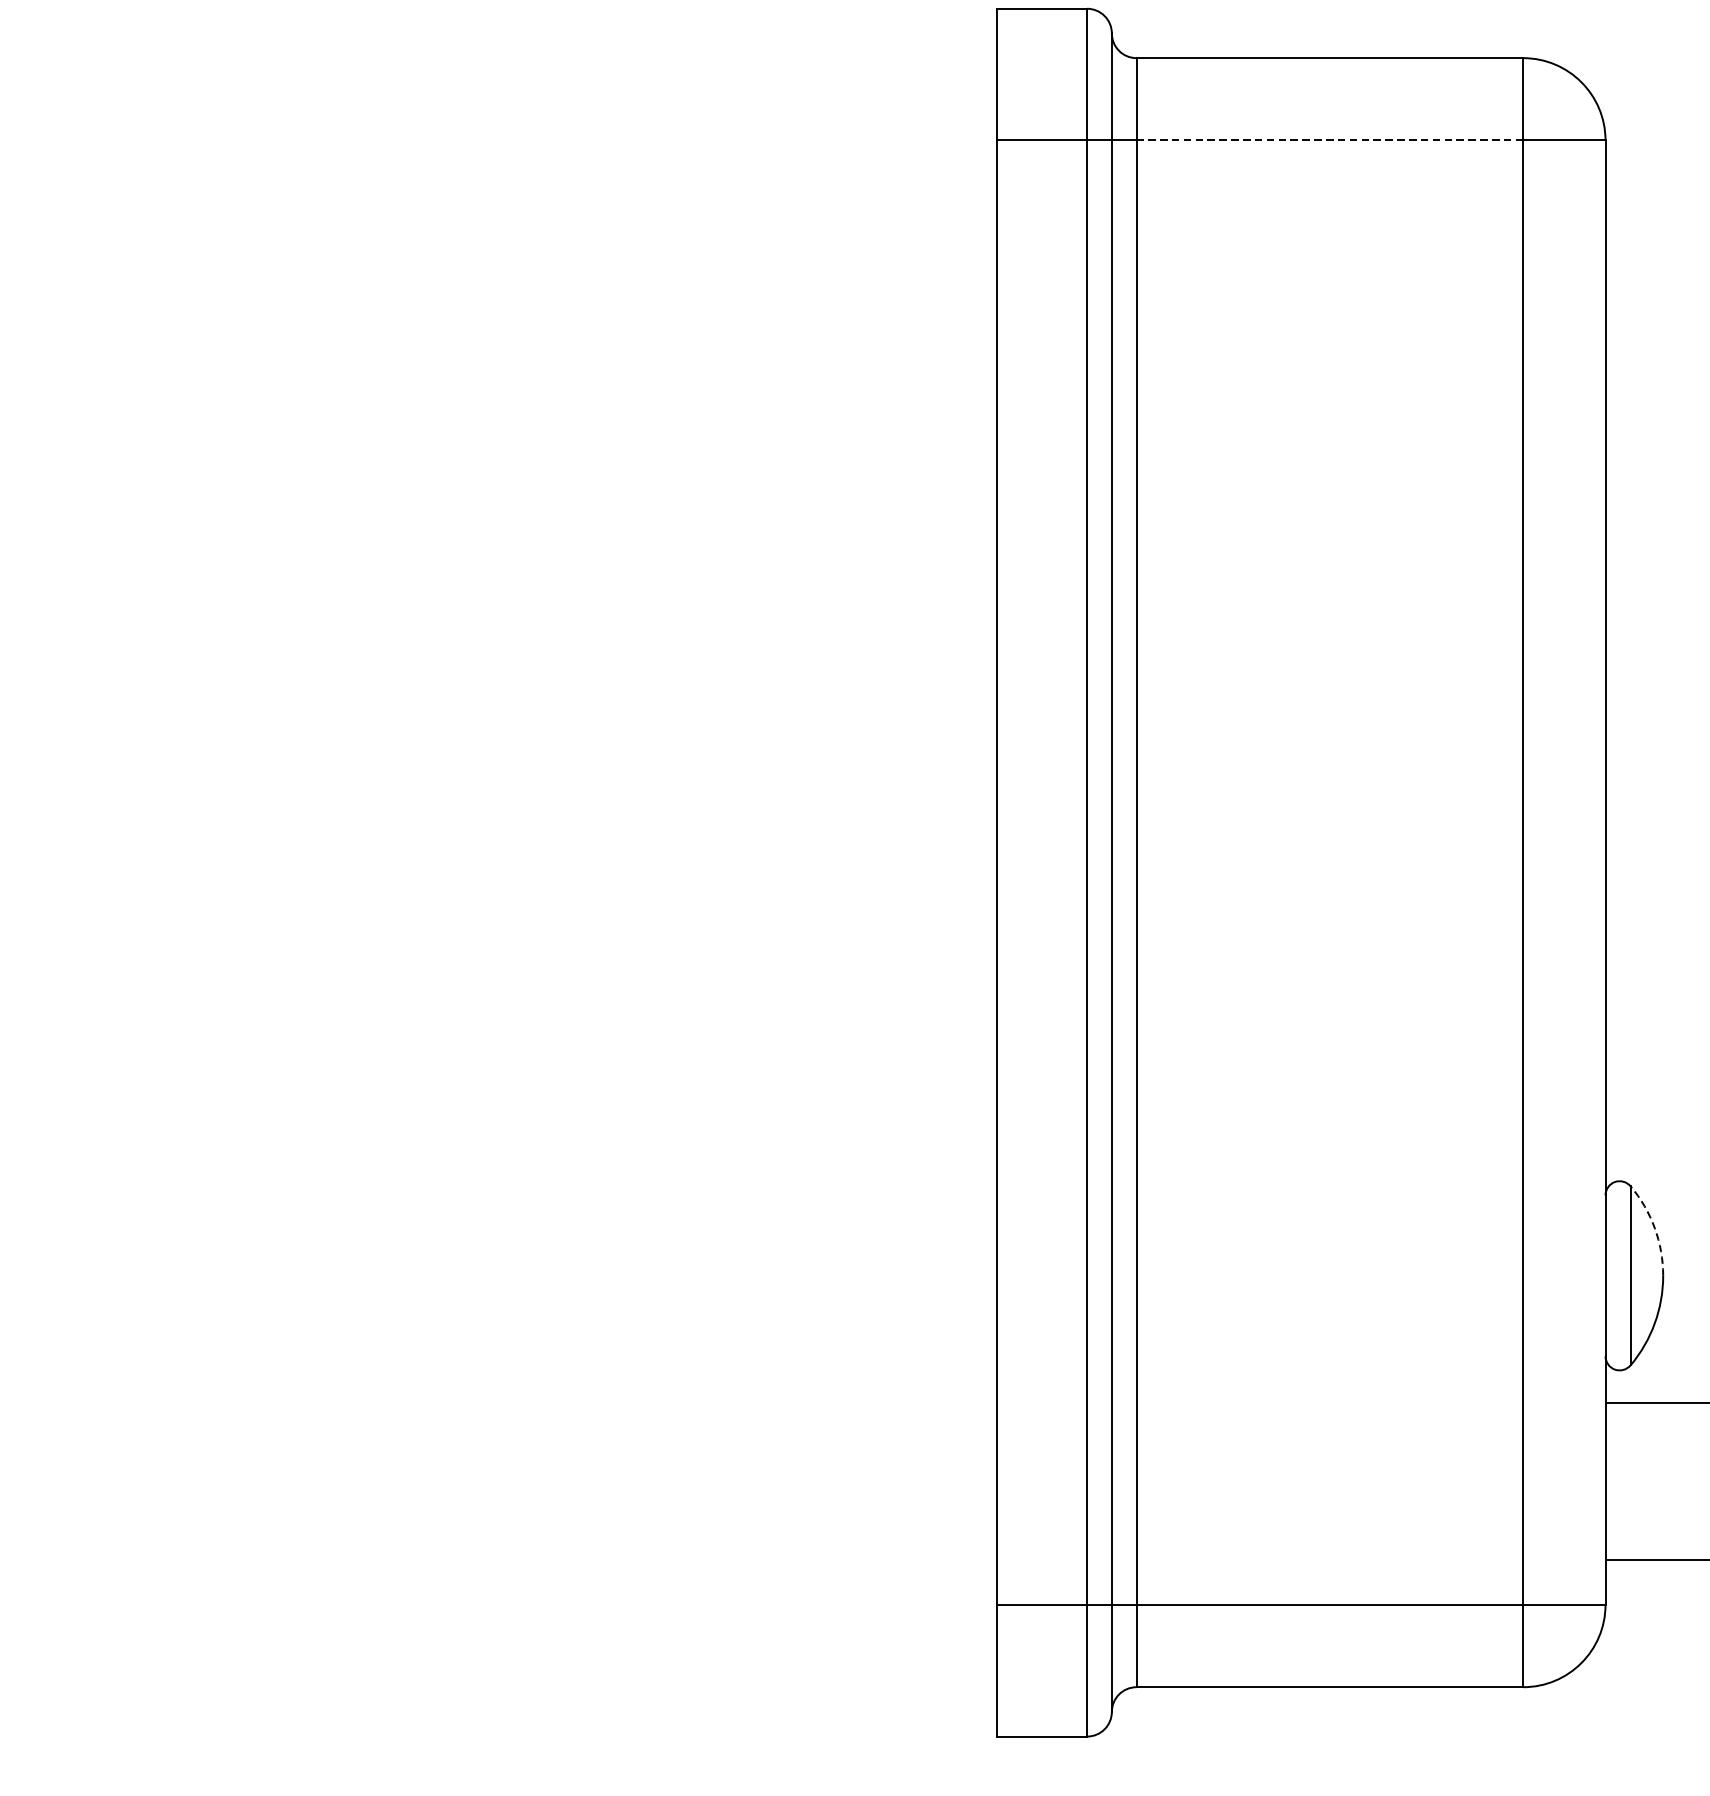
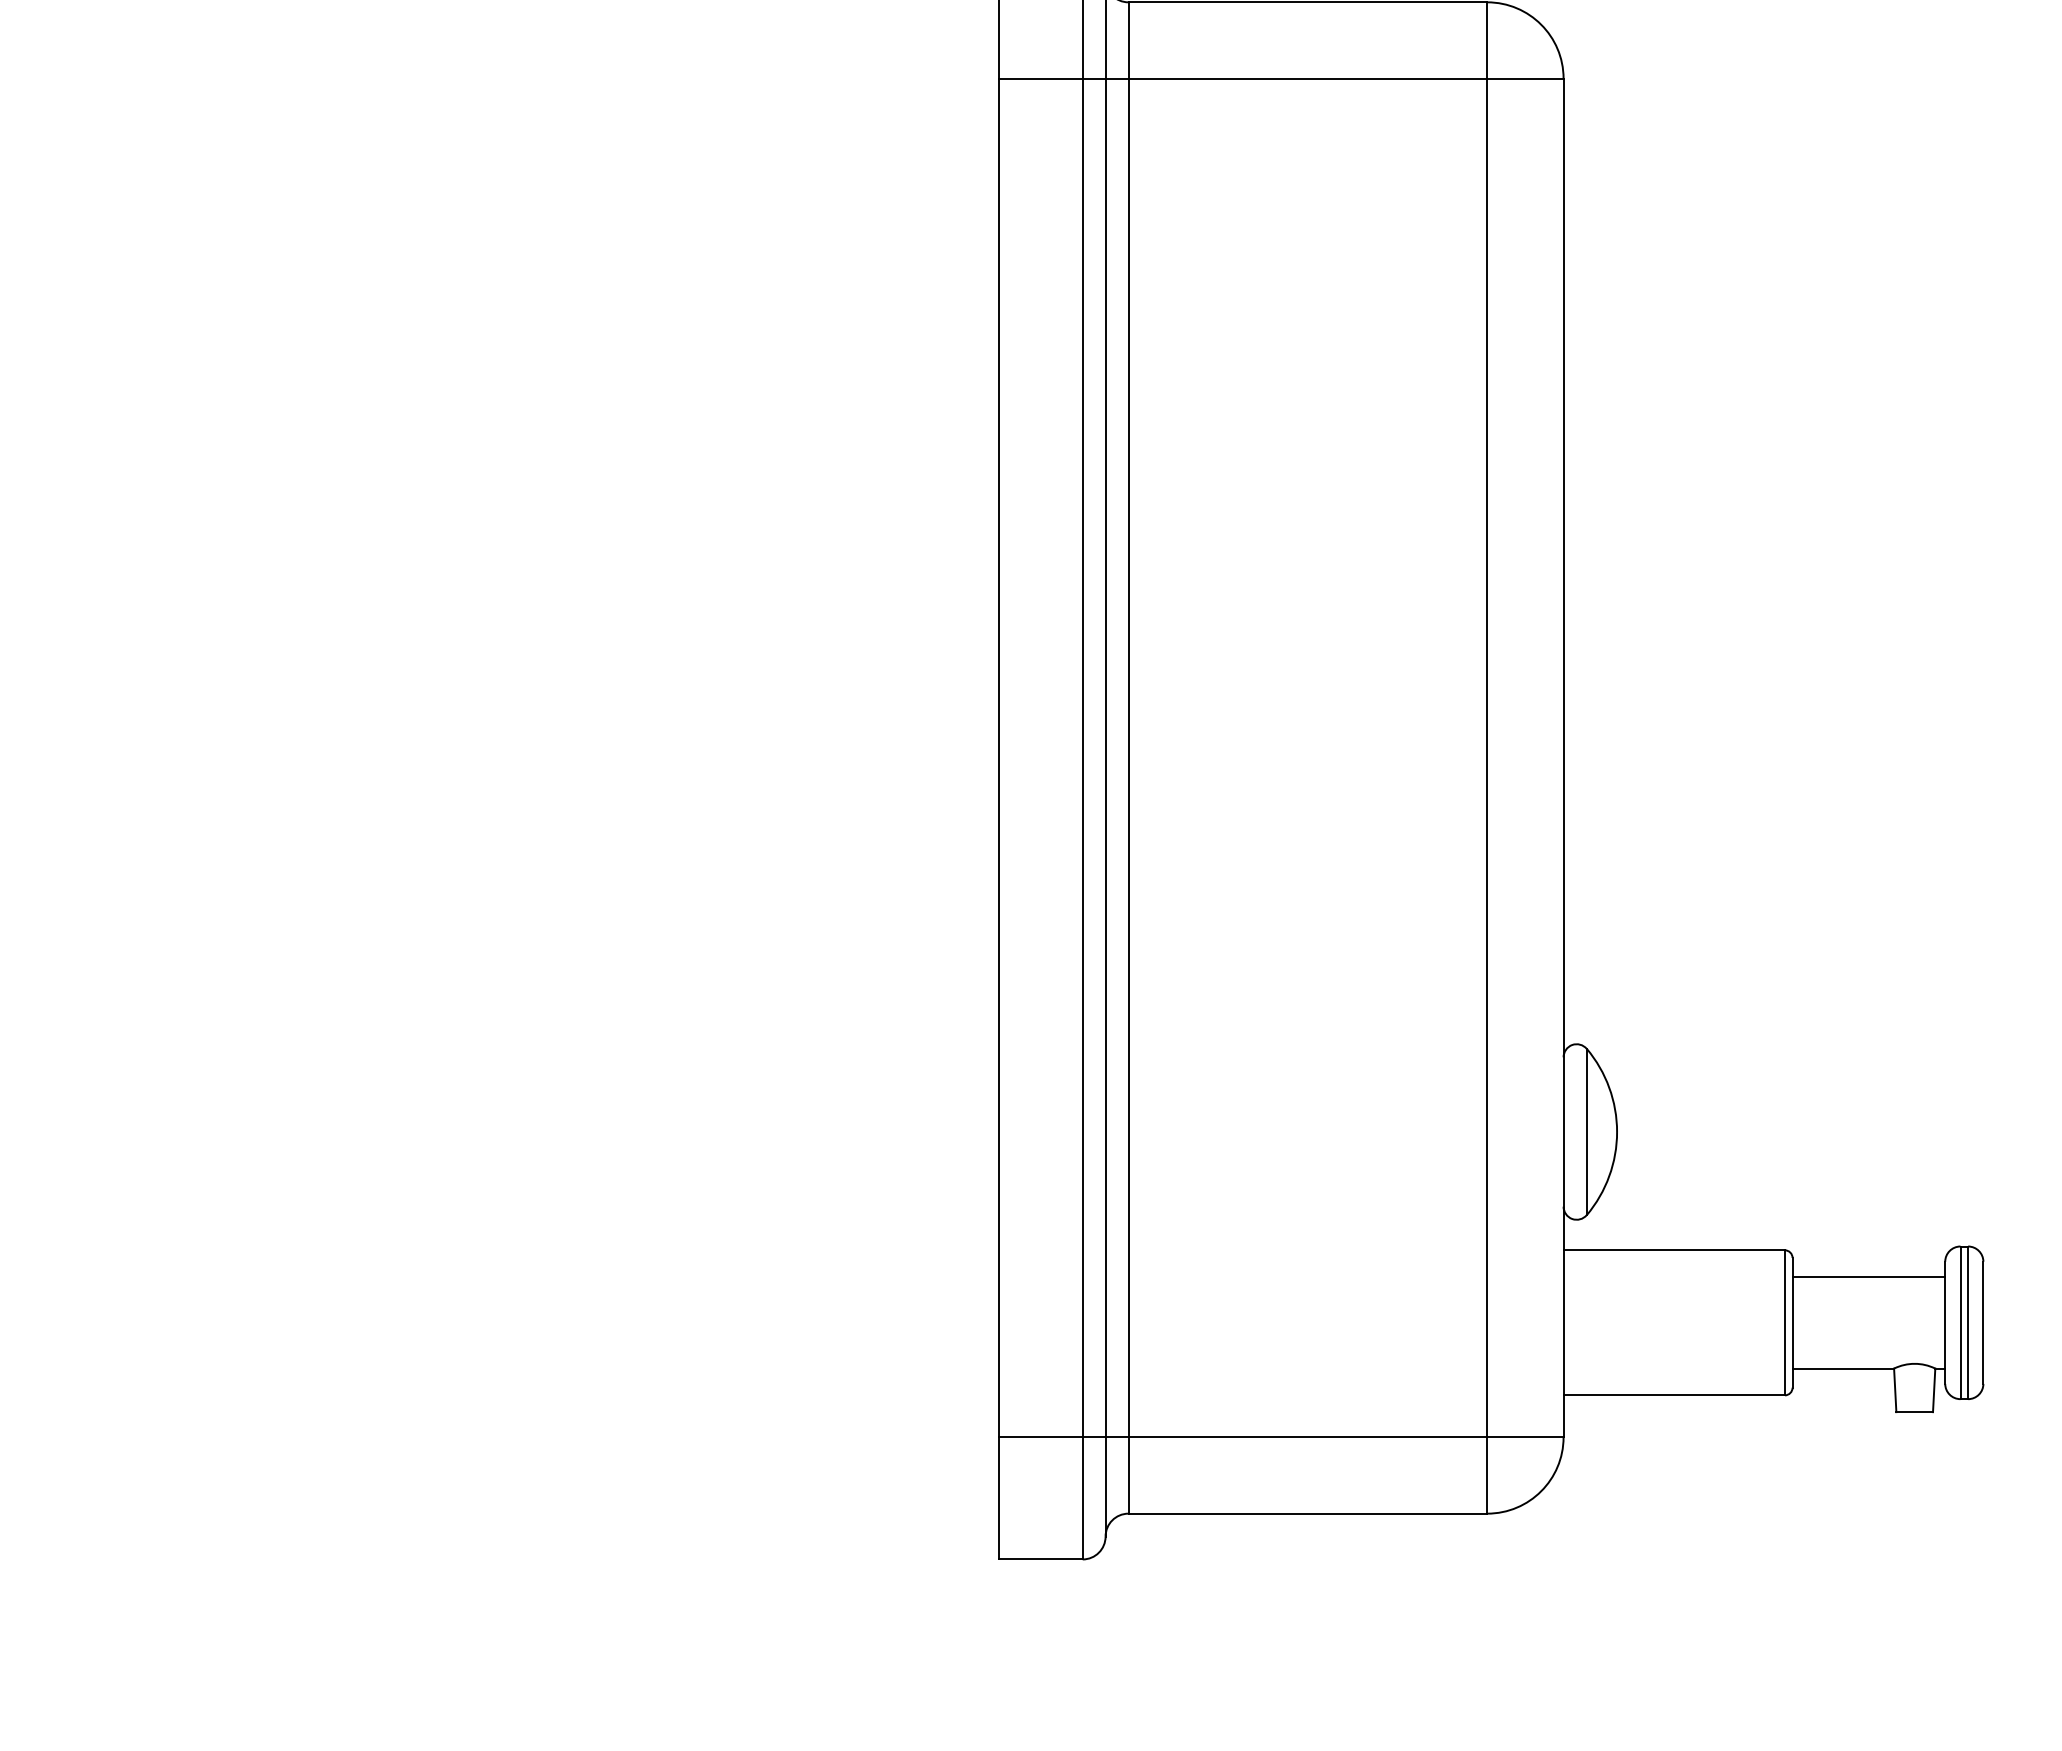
line: (1329, 140) -> (1307, 78), dashed -> solid
arc: (1655, 1227) -> (1609, 1087), dashed -> solid

